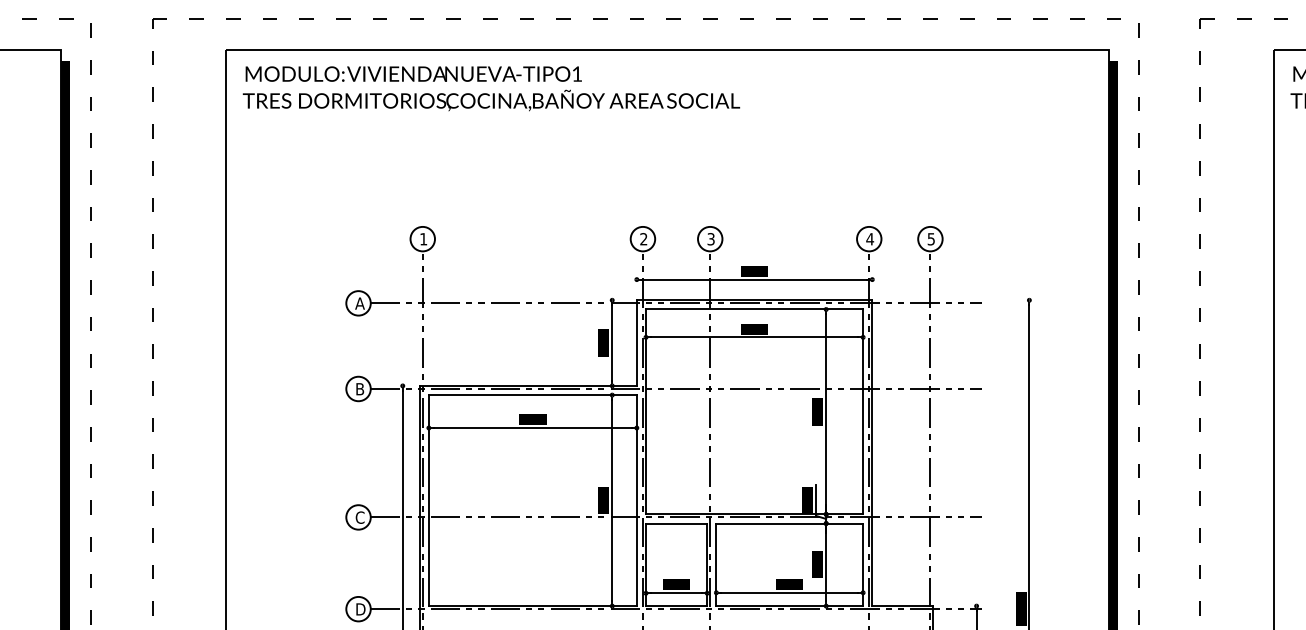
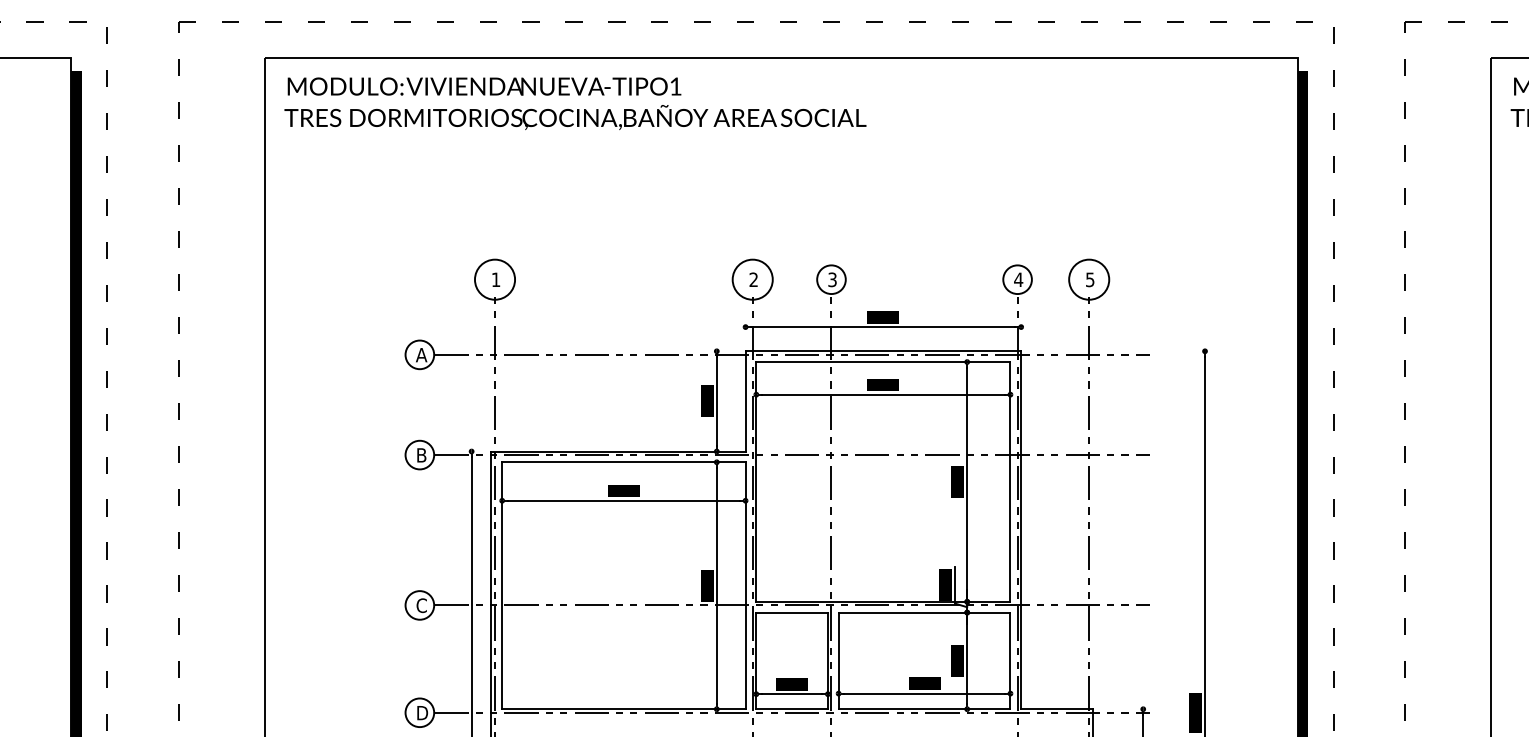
circle: (422, 238) -> (494, 279), size x1.4
circle: (642, 238) -> (752, 279), size x1.4
circle: (929, 238) -> (1088, 279), size x1.4

